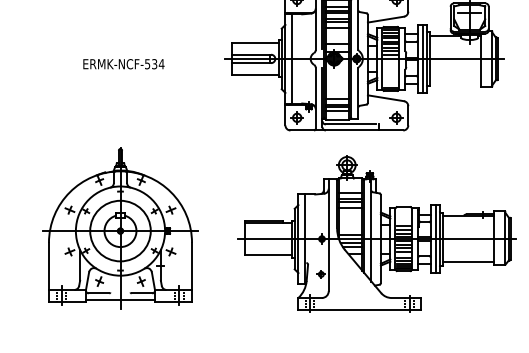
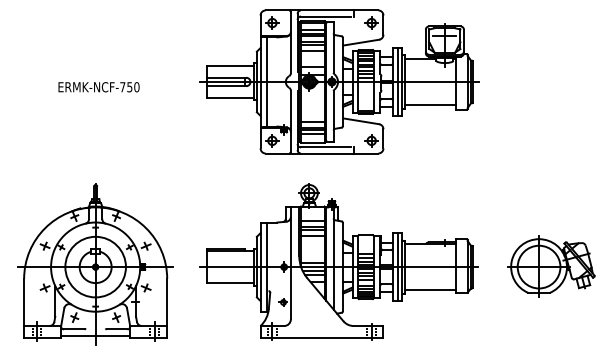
text: (154, 64) -> (129, 87), ERMK-NCF-534 -> ERMK-NCF-750
line: (455, 82) -> (430, 105), added
part: (120, 228) -> (95, 264), moved
part: (376, 233) -> (338, 261), moved

